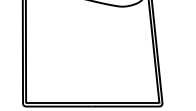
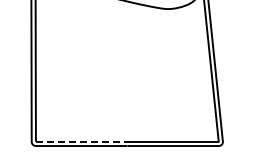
line: (59, 103) -> (81, 141), solid -> dashed

